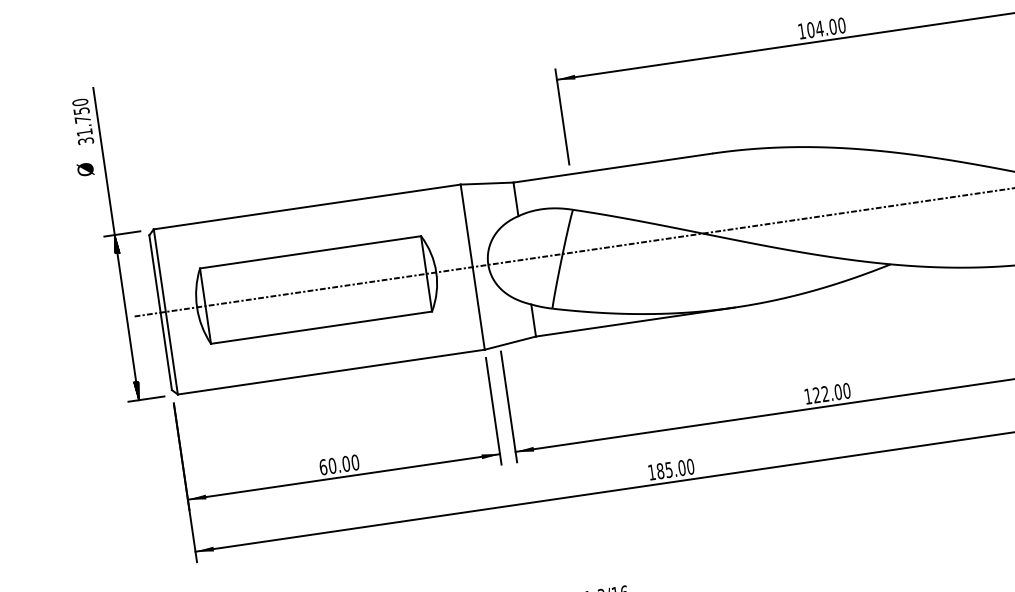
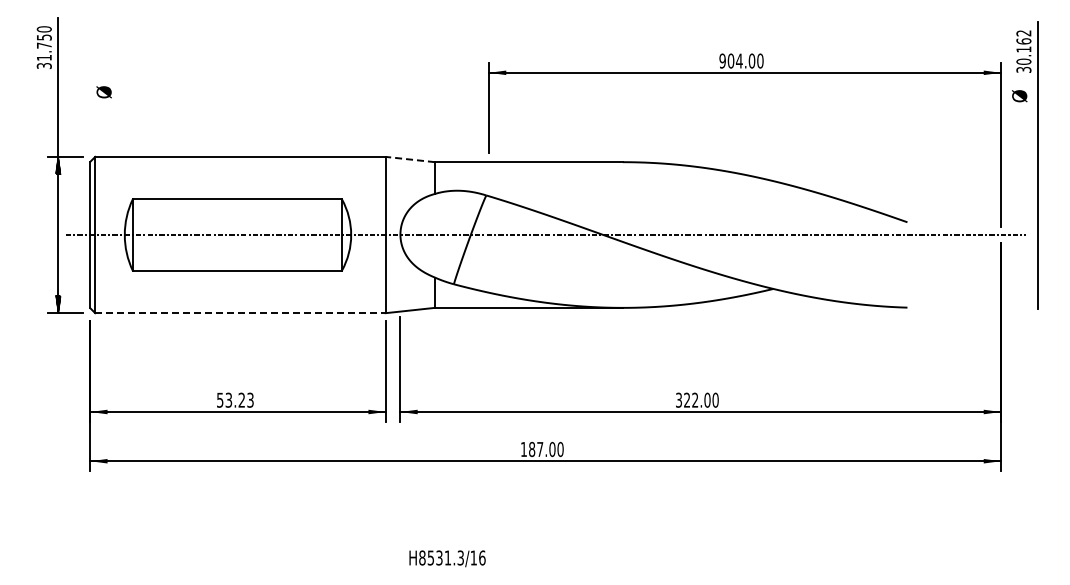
text: (801, 30) -> (722, 60), 104.00 -> 904.00
text: (84, 169) -> (103, 92), moved
line: (487, 183) -> (410, 159), solid -> dashed
line: (331, 372) -> (240, 313), solid -> dashed
text: (807, 395) -> (678, 399), 122.00 -> 322.00
text: (339, 464) -> (235, 399), 60.00 -> 53.23
text: (669, 469) -> (540, 449), 185.00 -> 187.00

